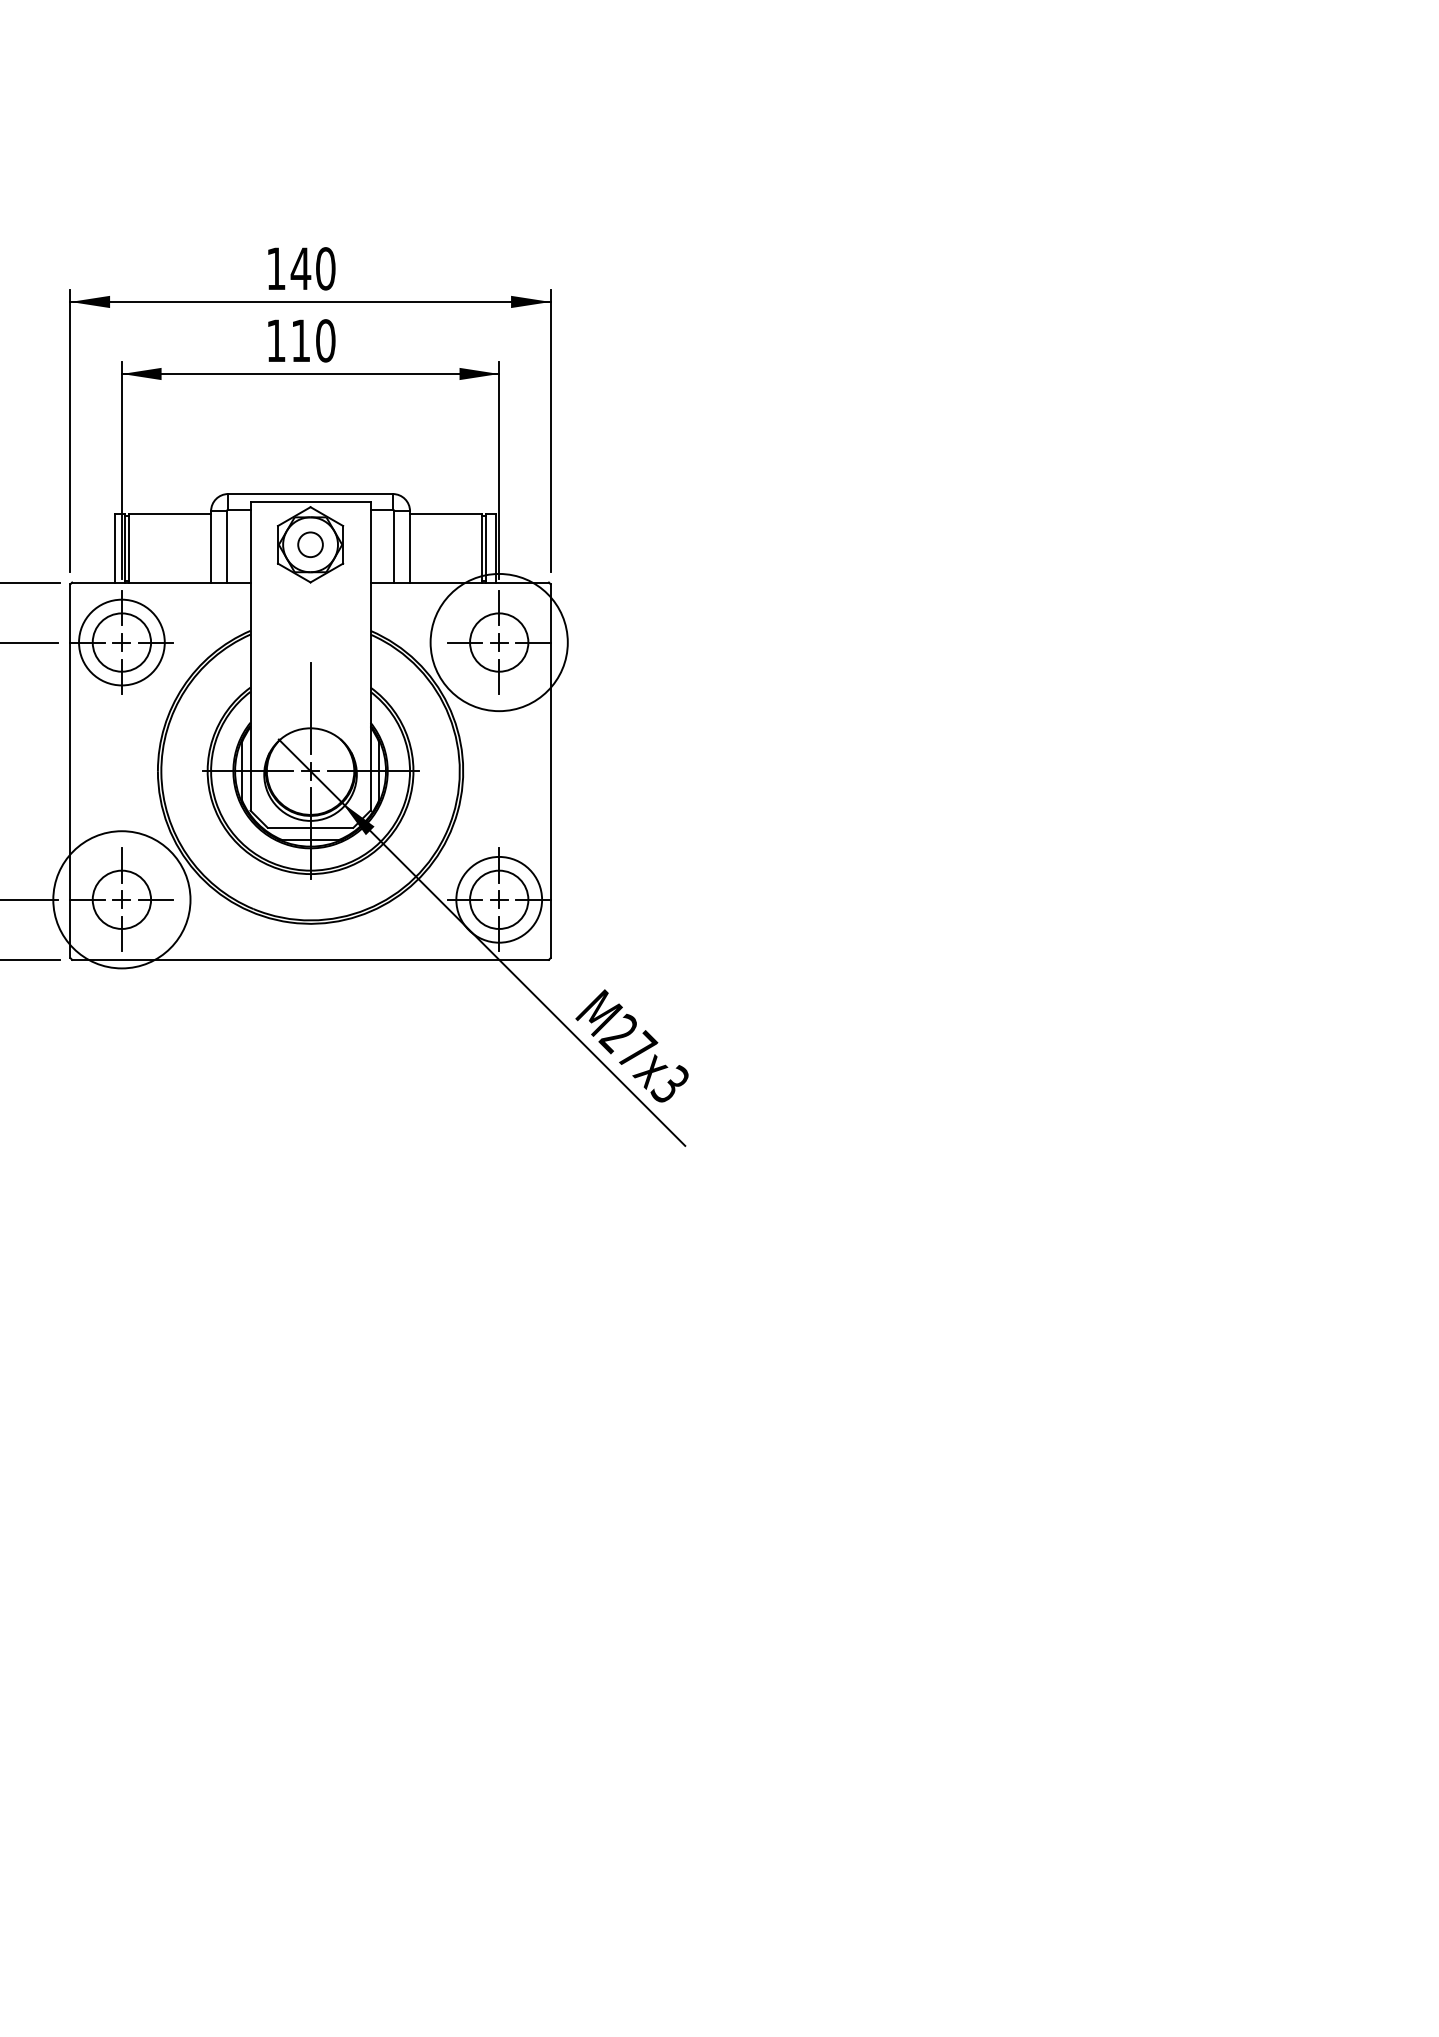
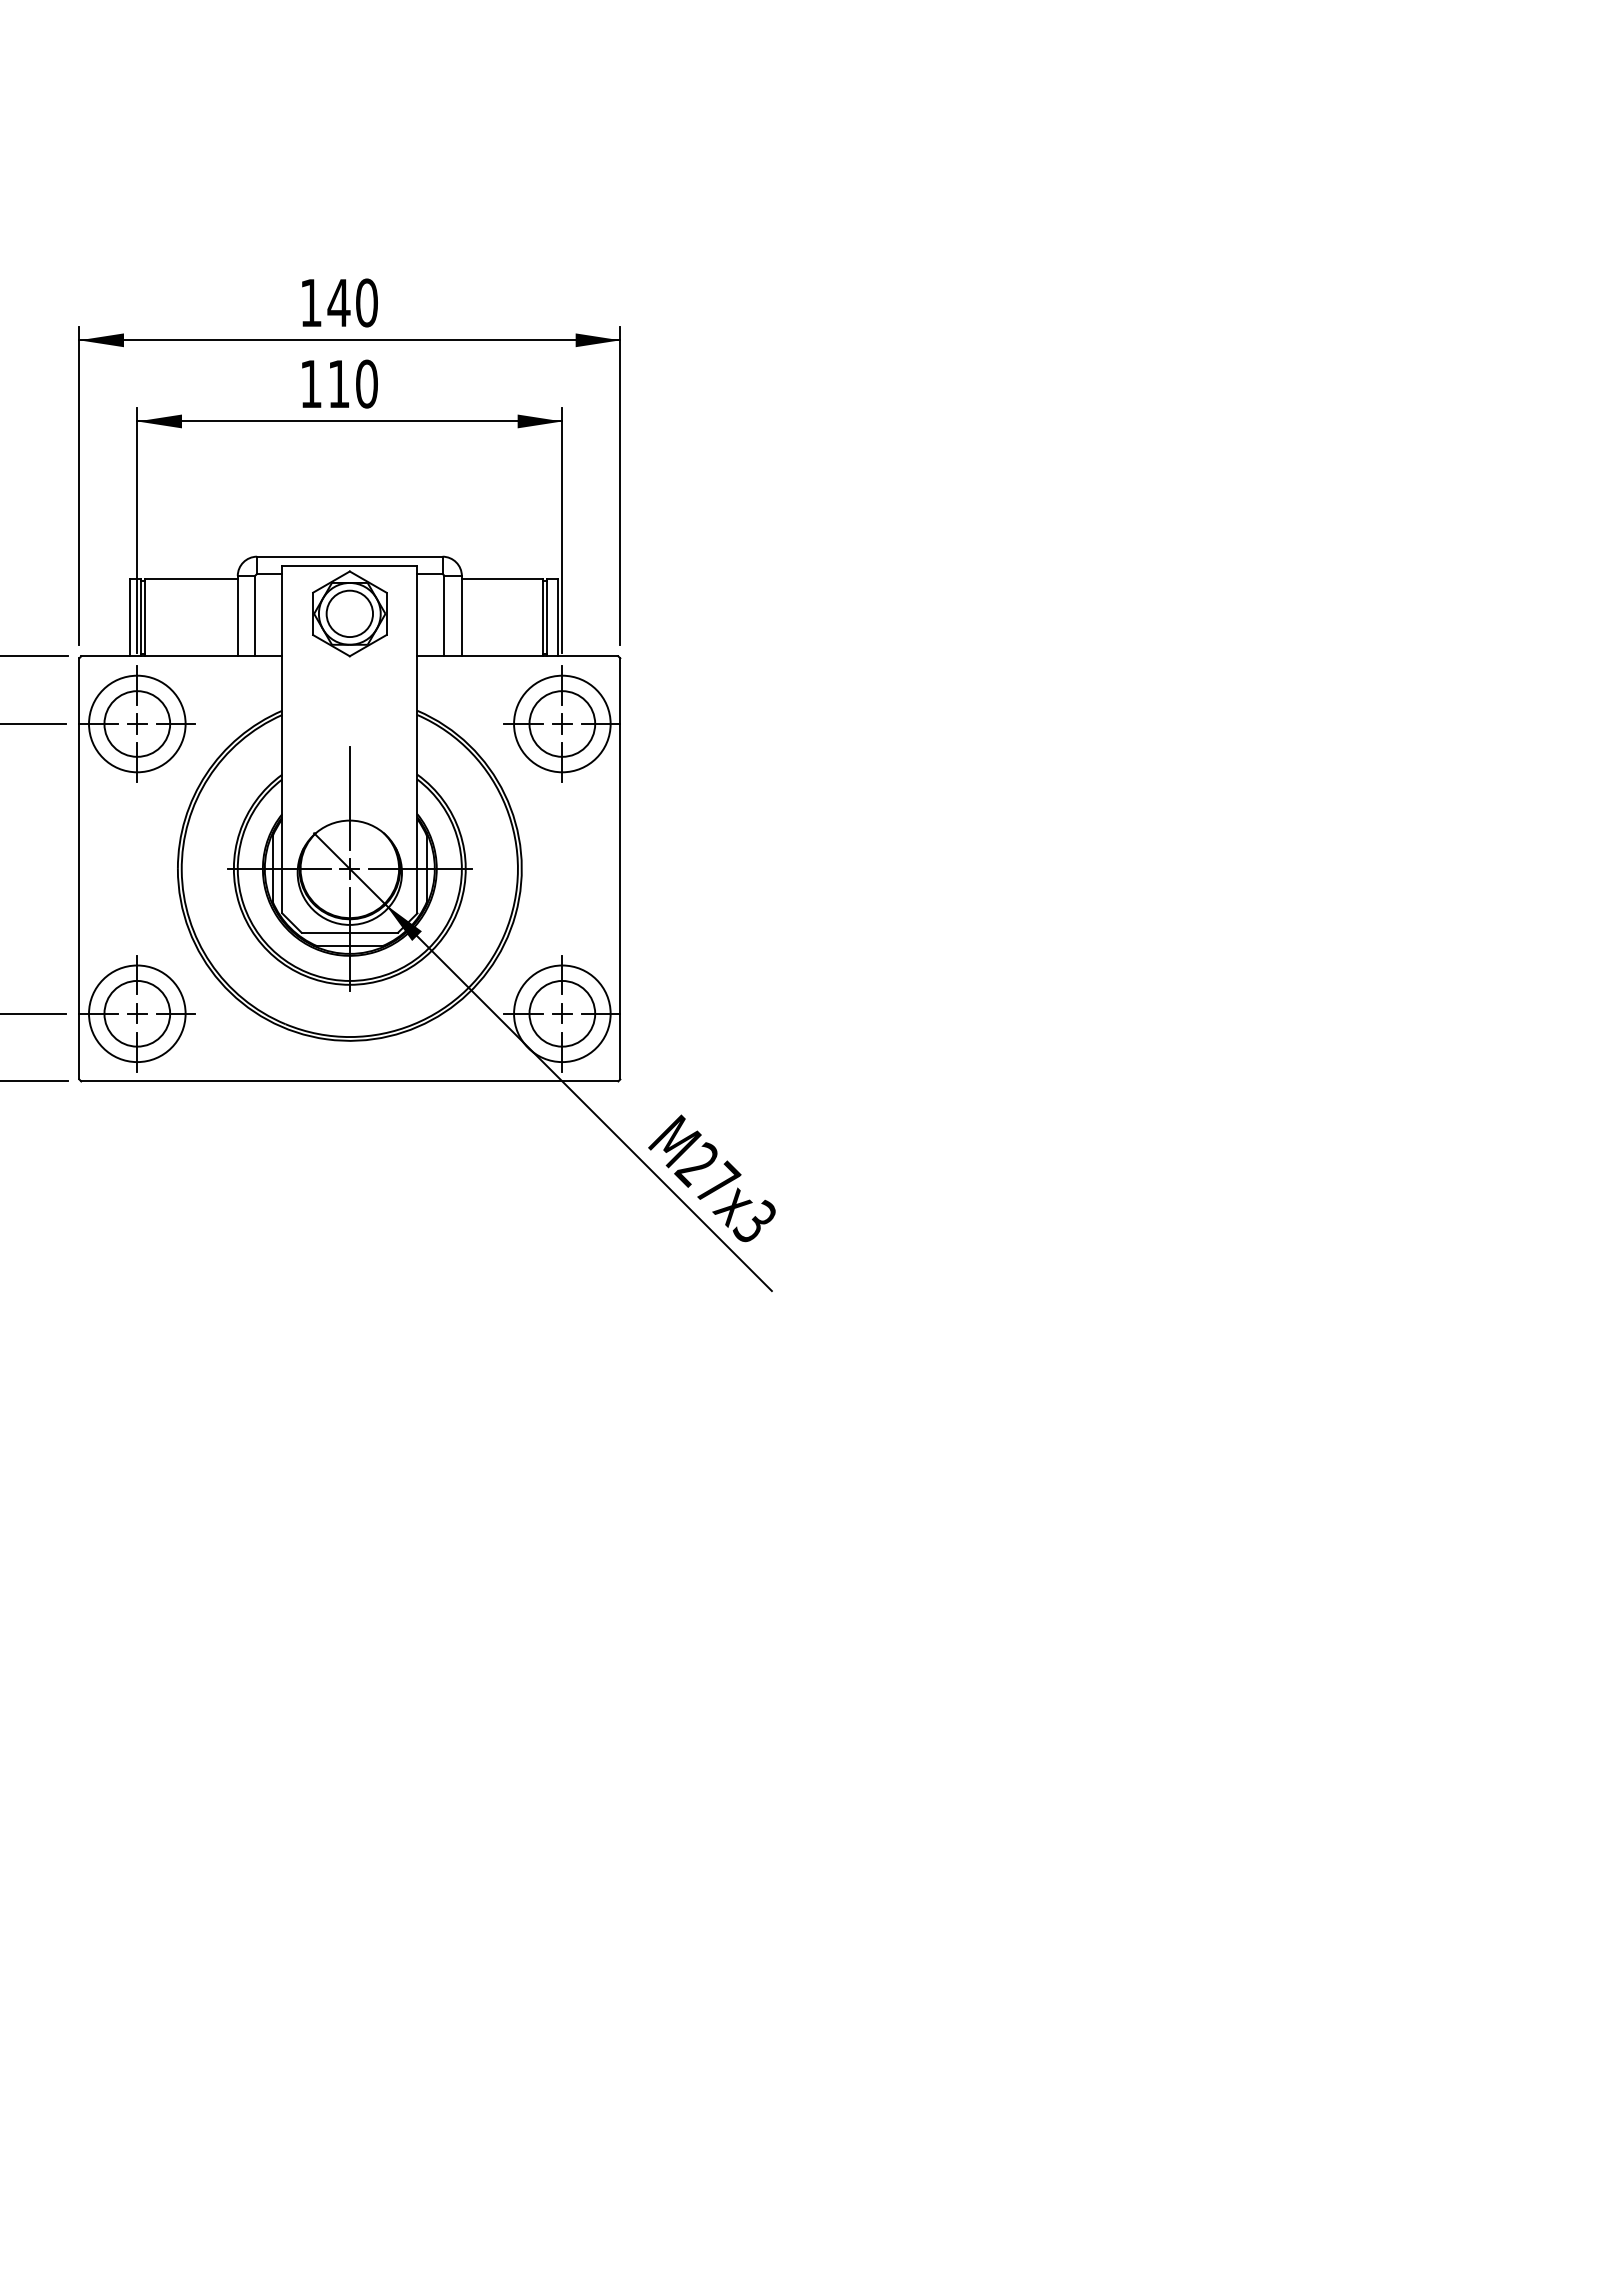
circle: (310, 544) -> (349, 613), size x1.67
circle: (499, 642) -> (562, 723), size x0.62
circle: (122, 899) -> (137, 1013), size x0.62

